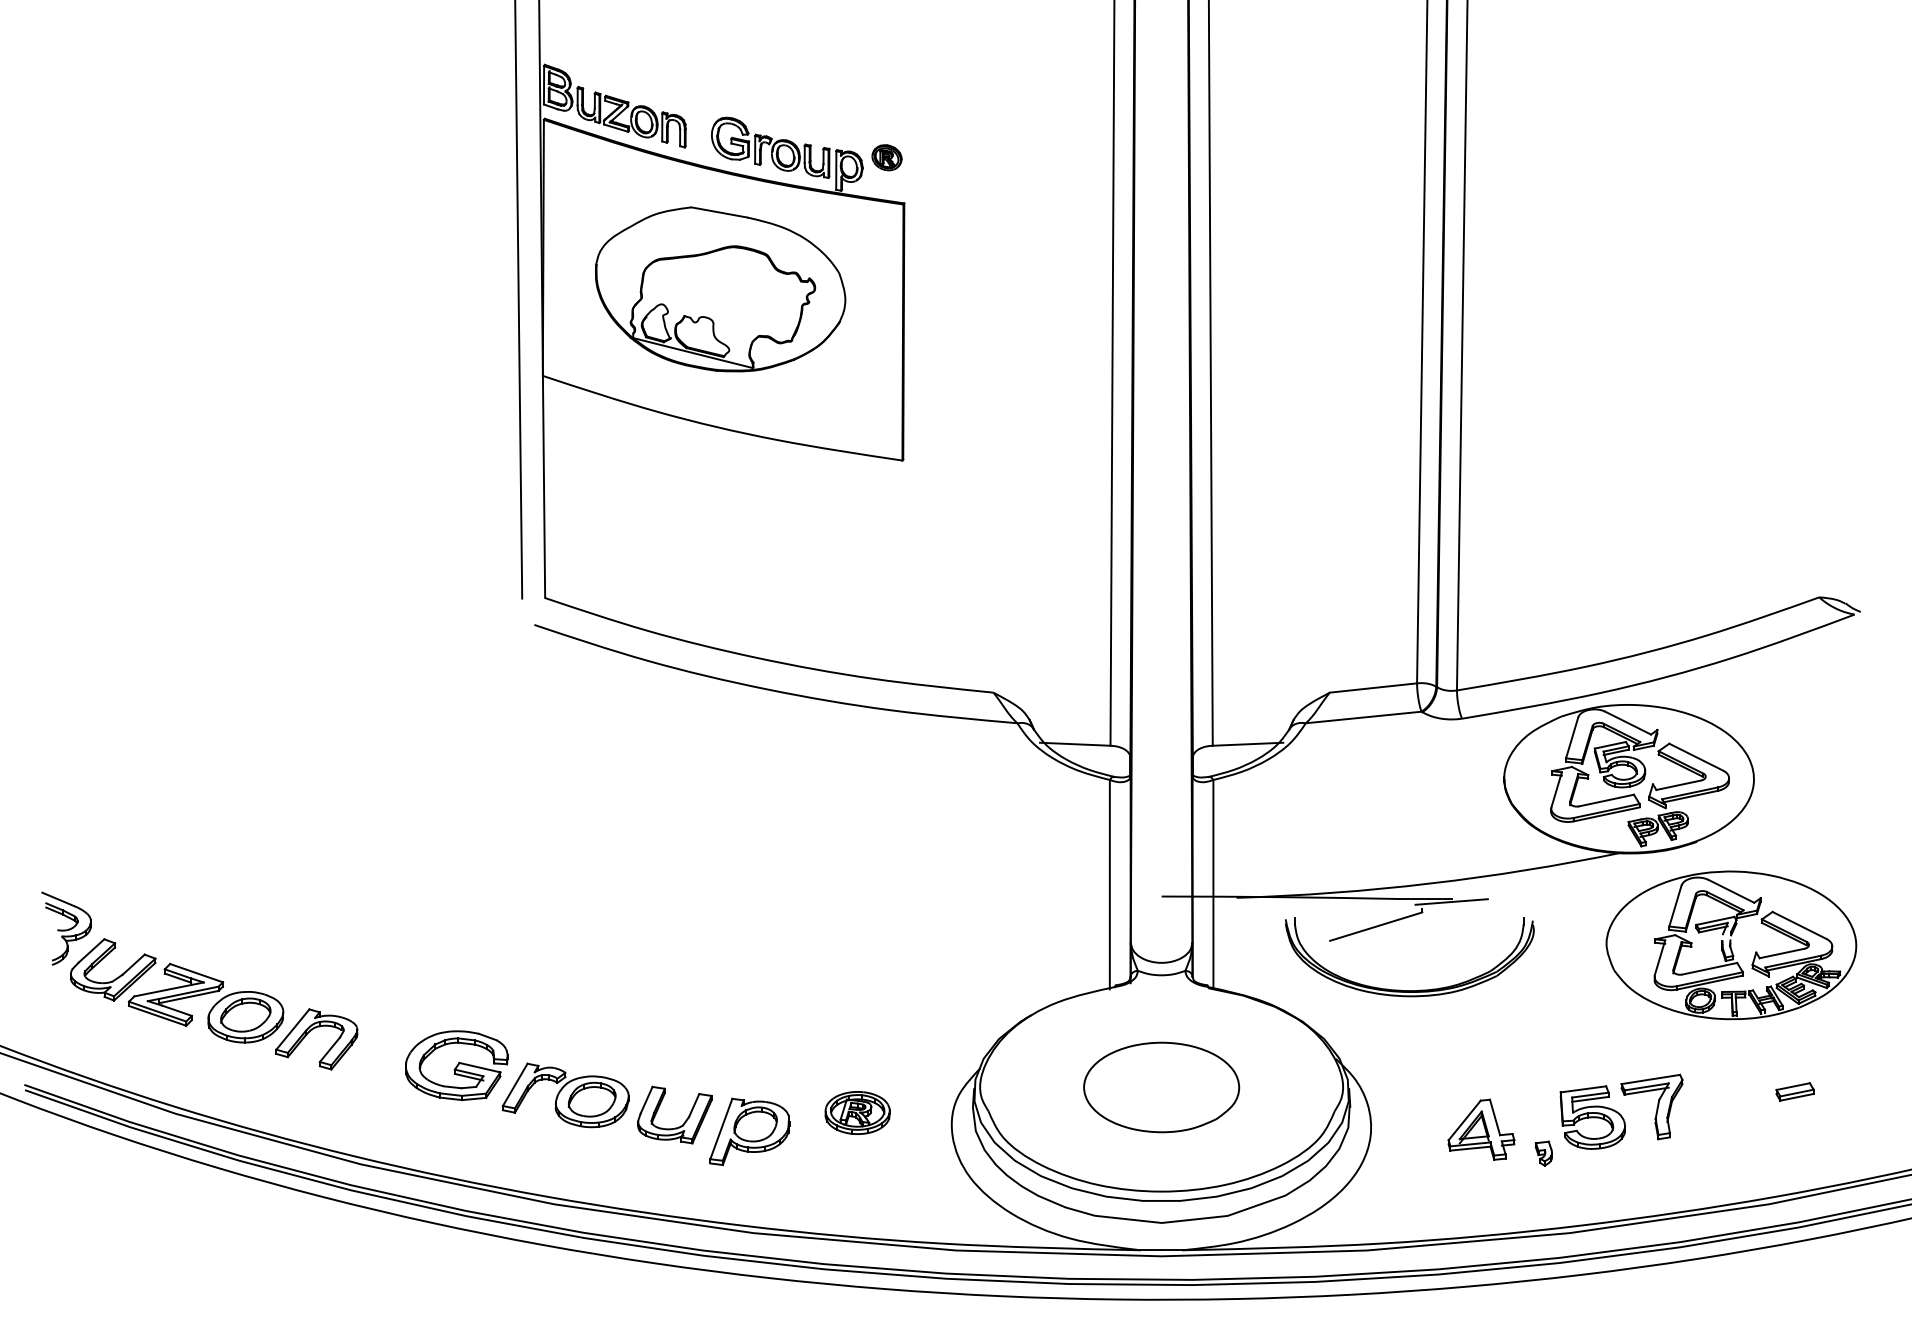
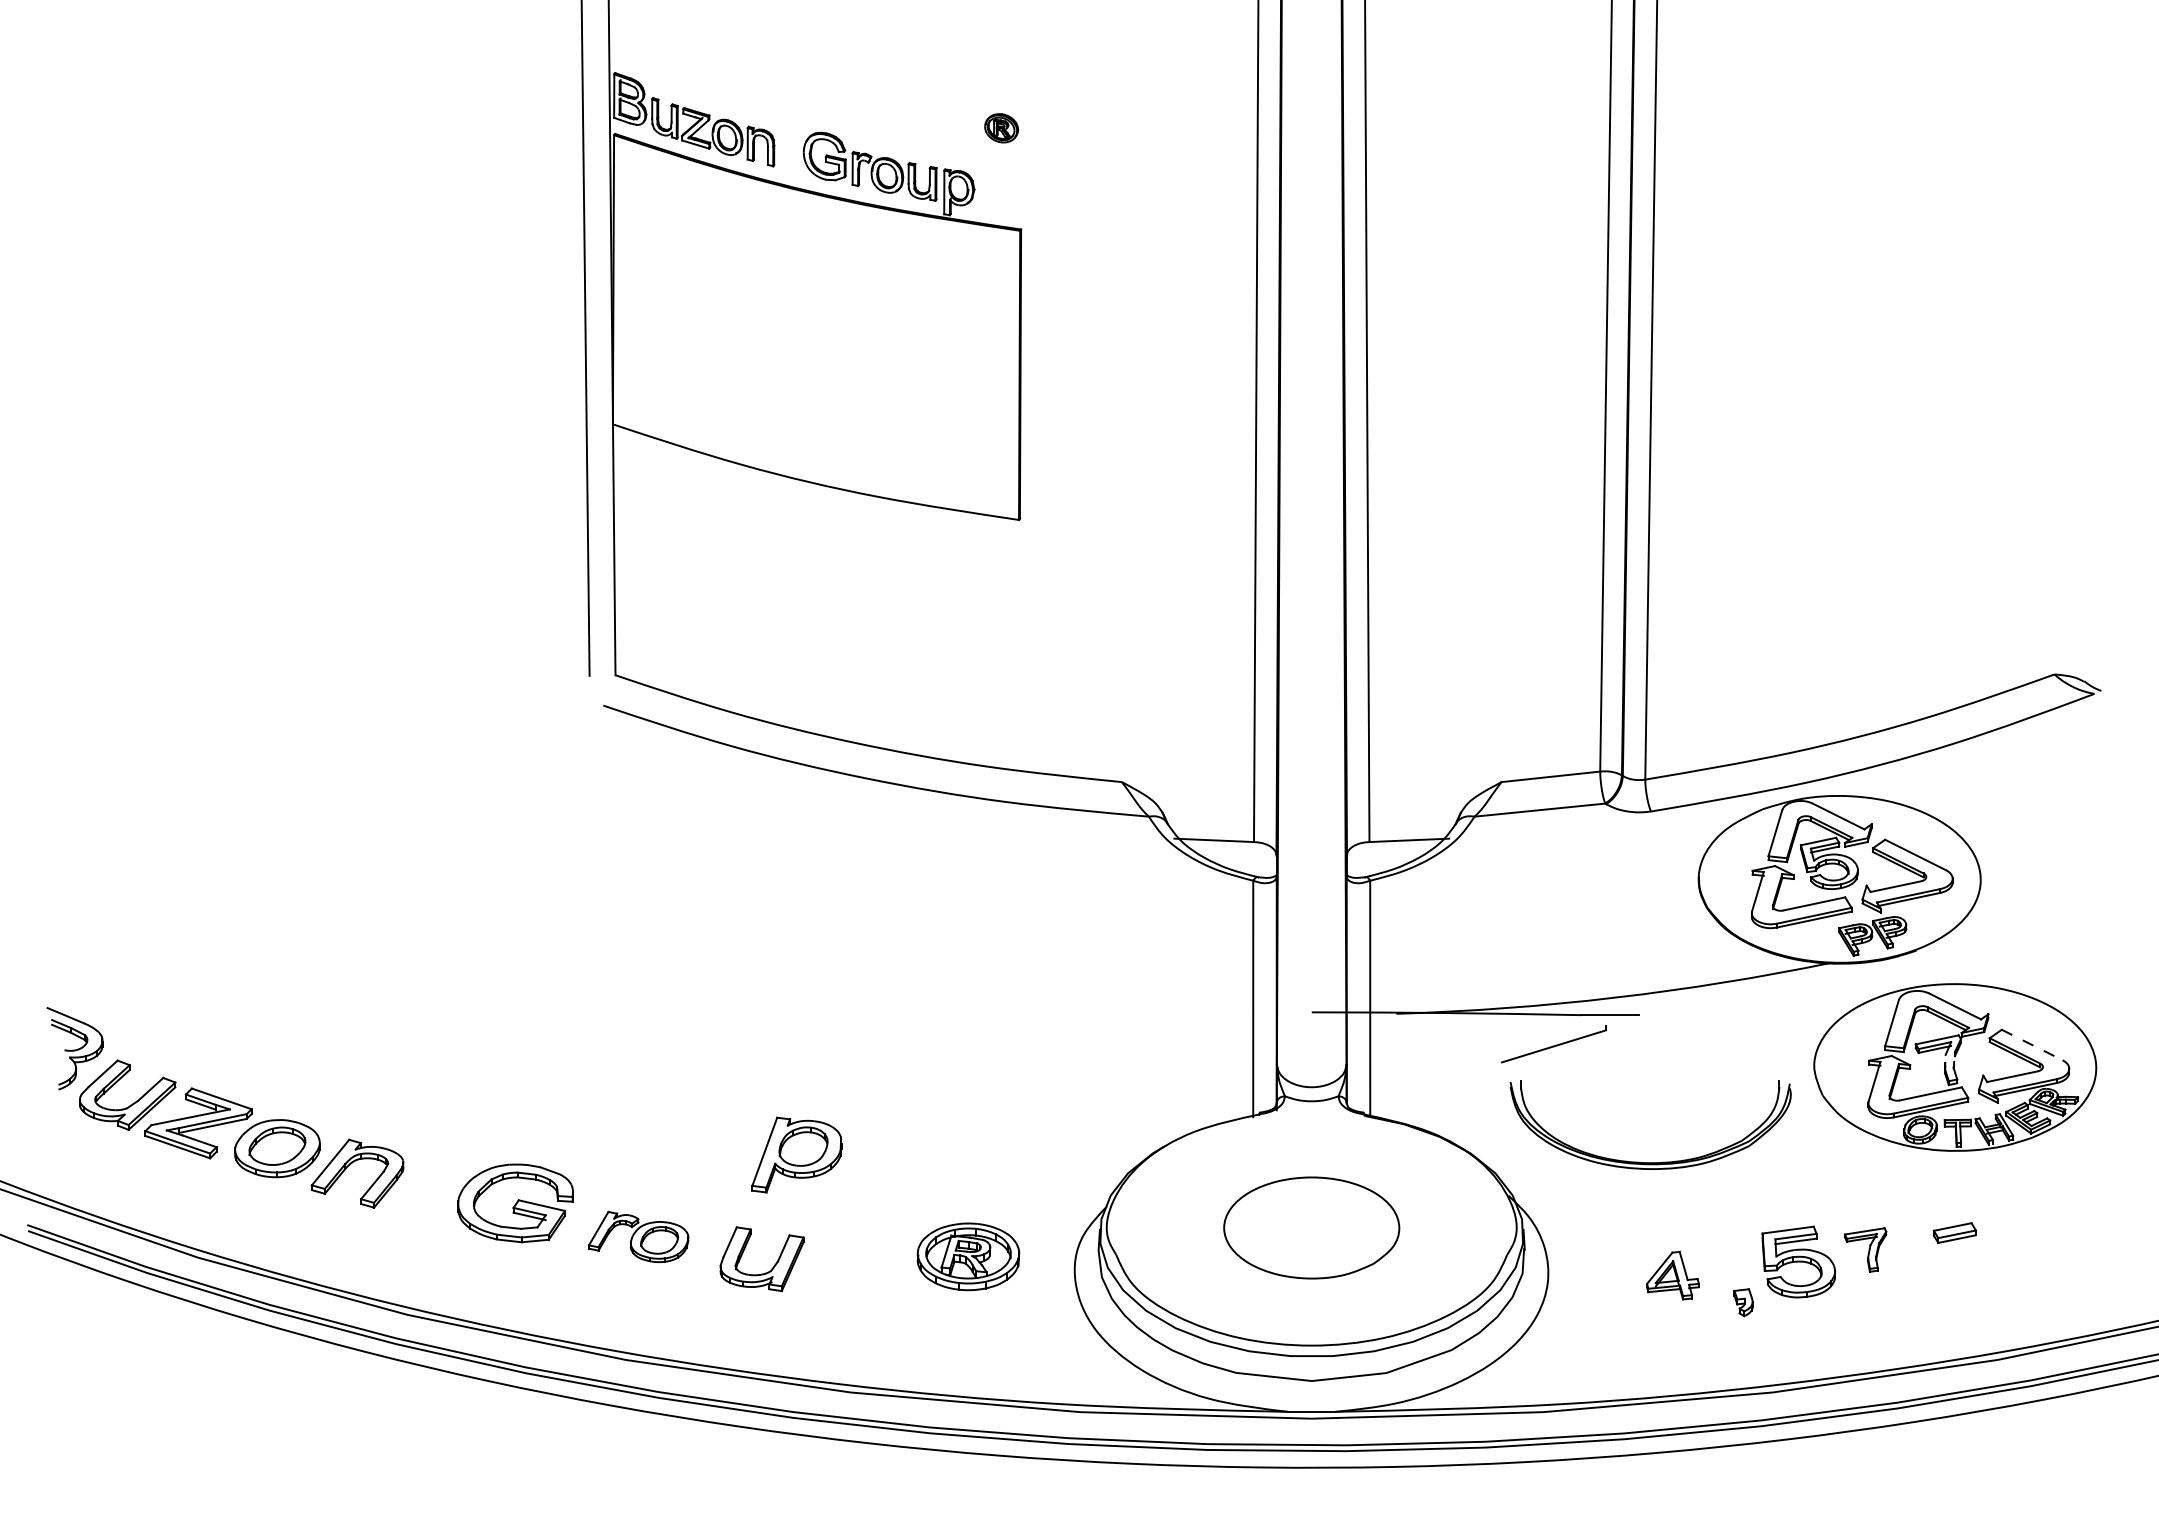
part: (886, 157) -> (1001, 127), moved
part: (720, 289) -> (813, 326), removed
line: (1451, 901) -> (1639, 1017), removed
line: (1799, 925) -> (2032, 1045), solid -> dashed
part: (1409, 990) -> (1650, 1162), moved
part: (1794, 1091) -> (1954, 1232), moved
part: (565, 1095) -> (638, 1237), size x0.7
part: (1651, 1106) -> (1864, 1249), size x0.6
part: (857, 1112) -> (968, 1256), size x1.4
part: (1481, 1129) -> (1672, 1275), size x0.7
part: (749, 1131) -> (796, 1154), moved

